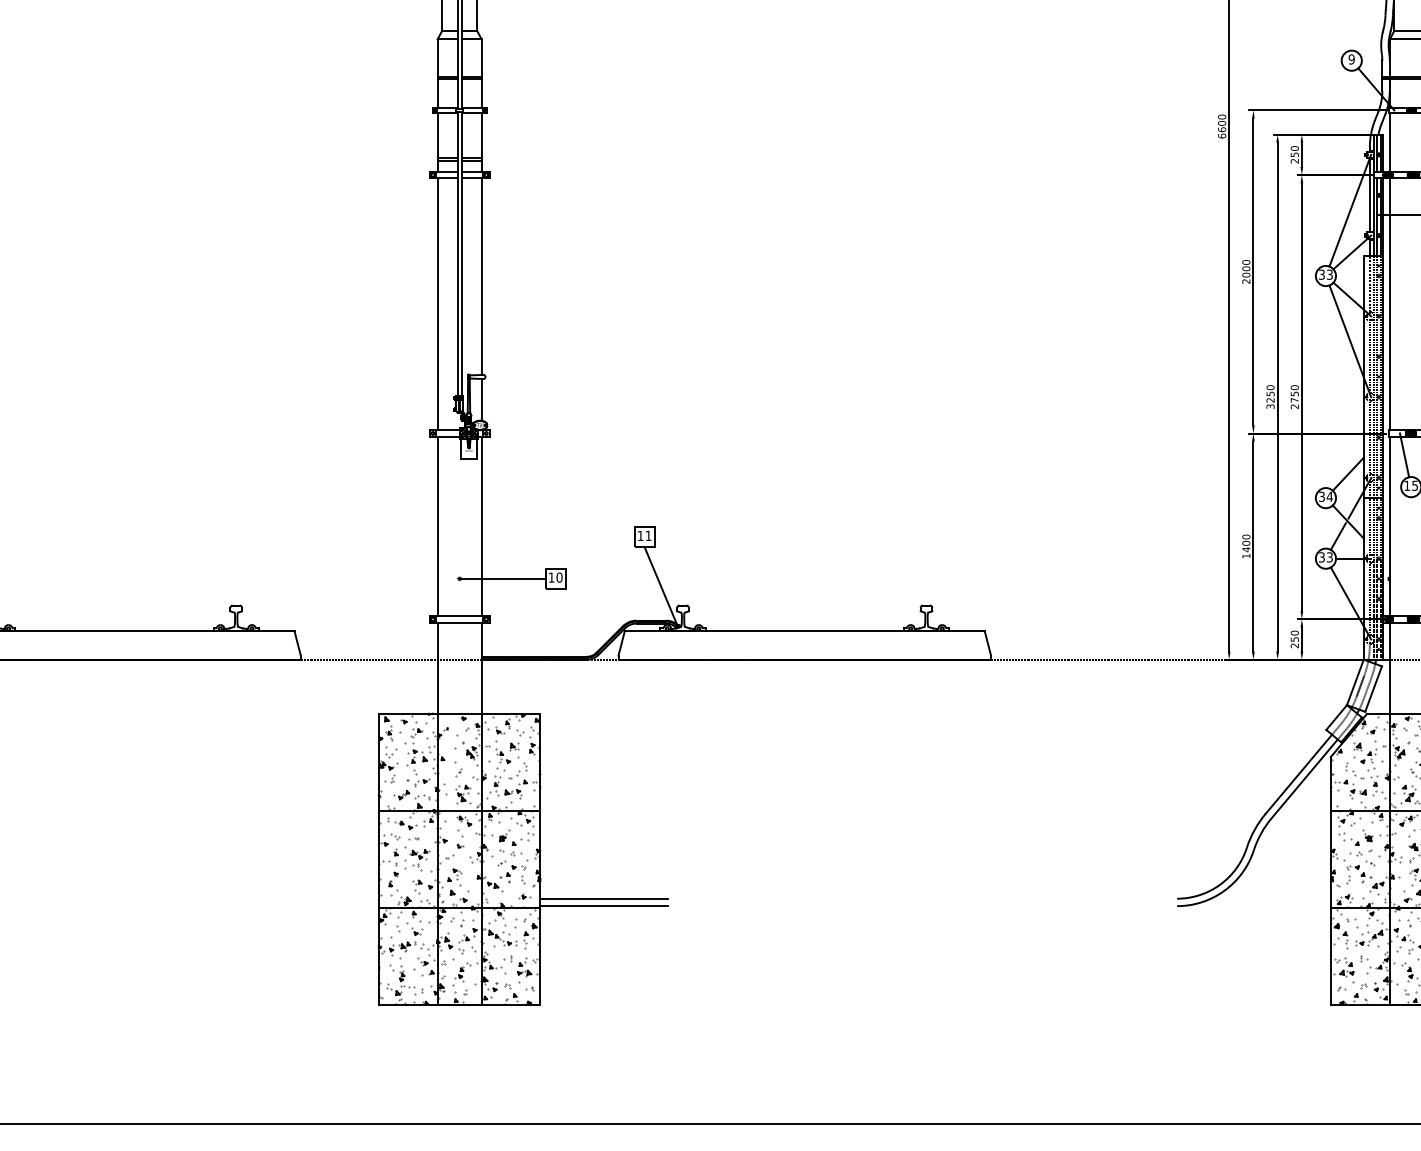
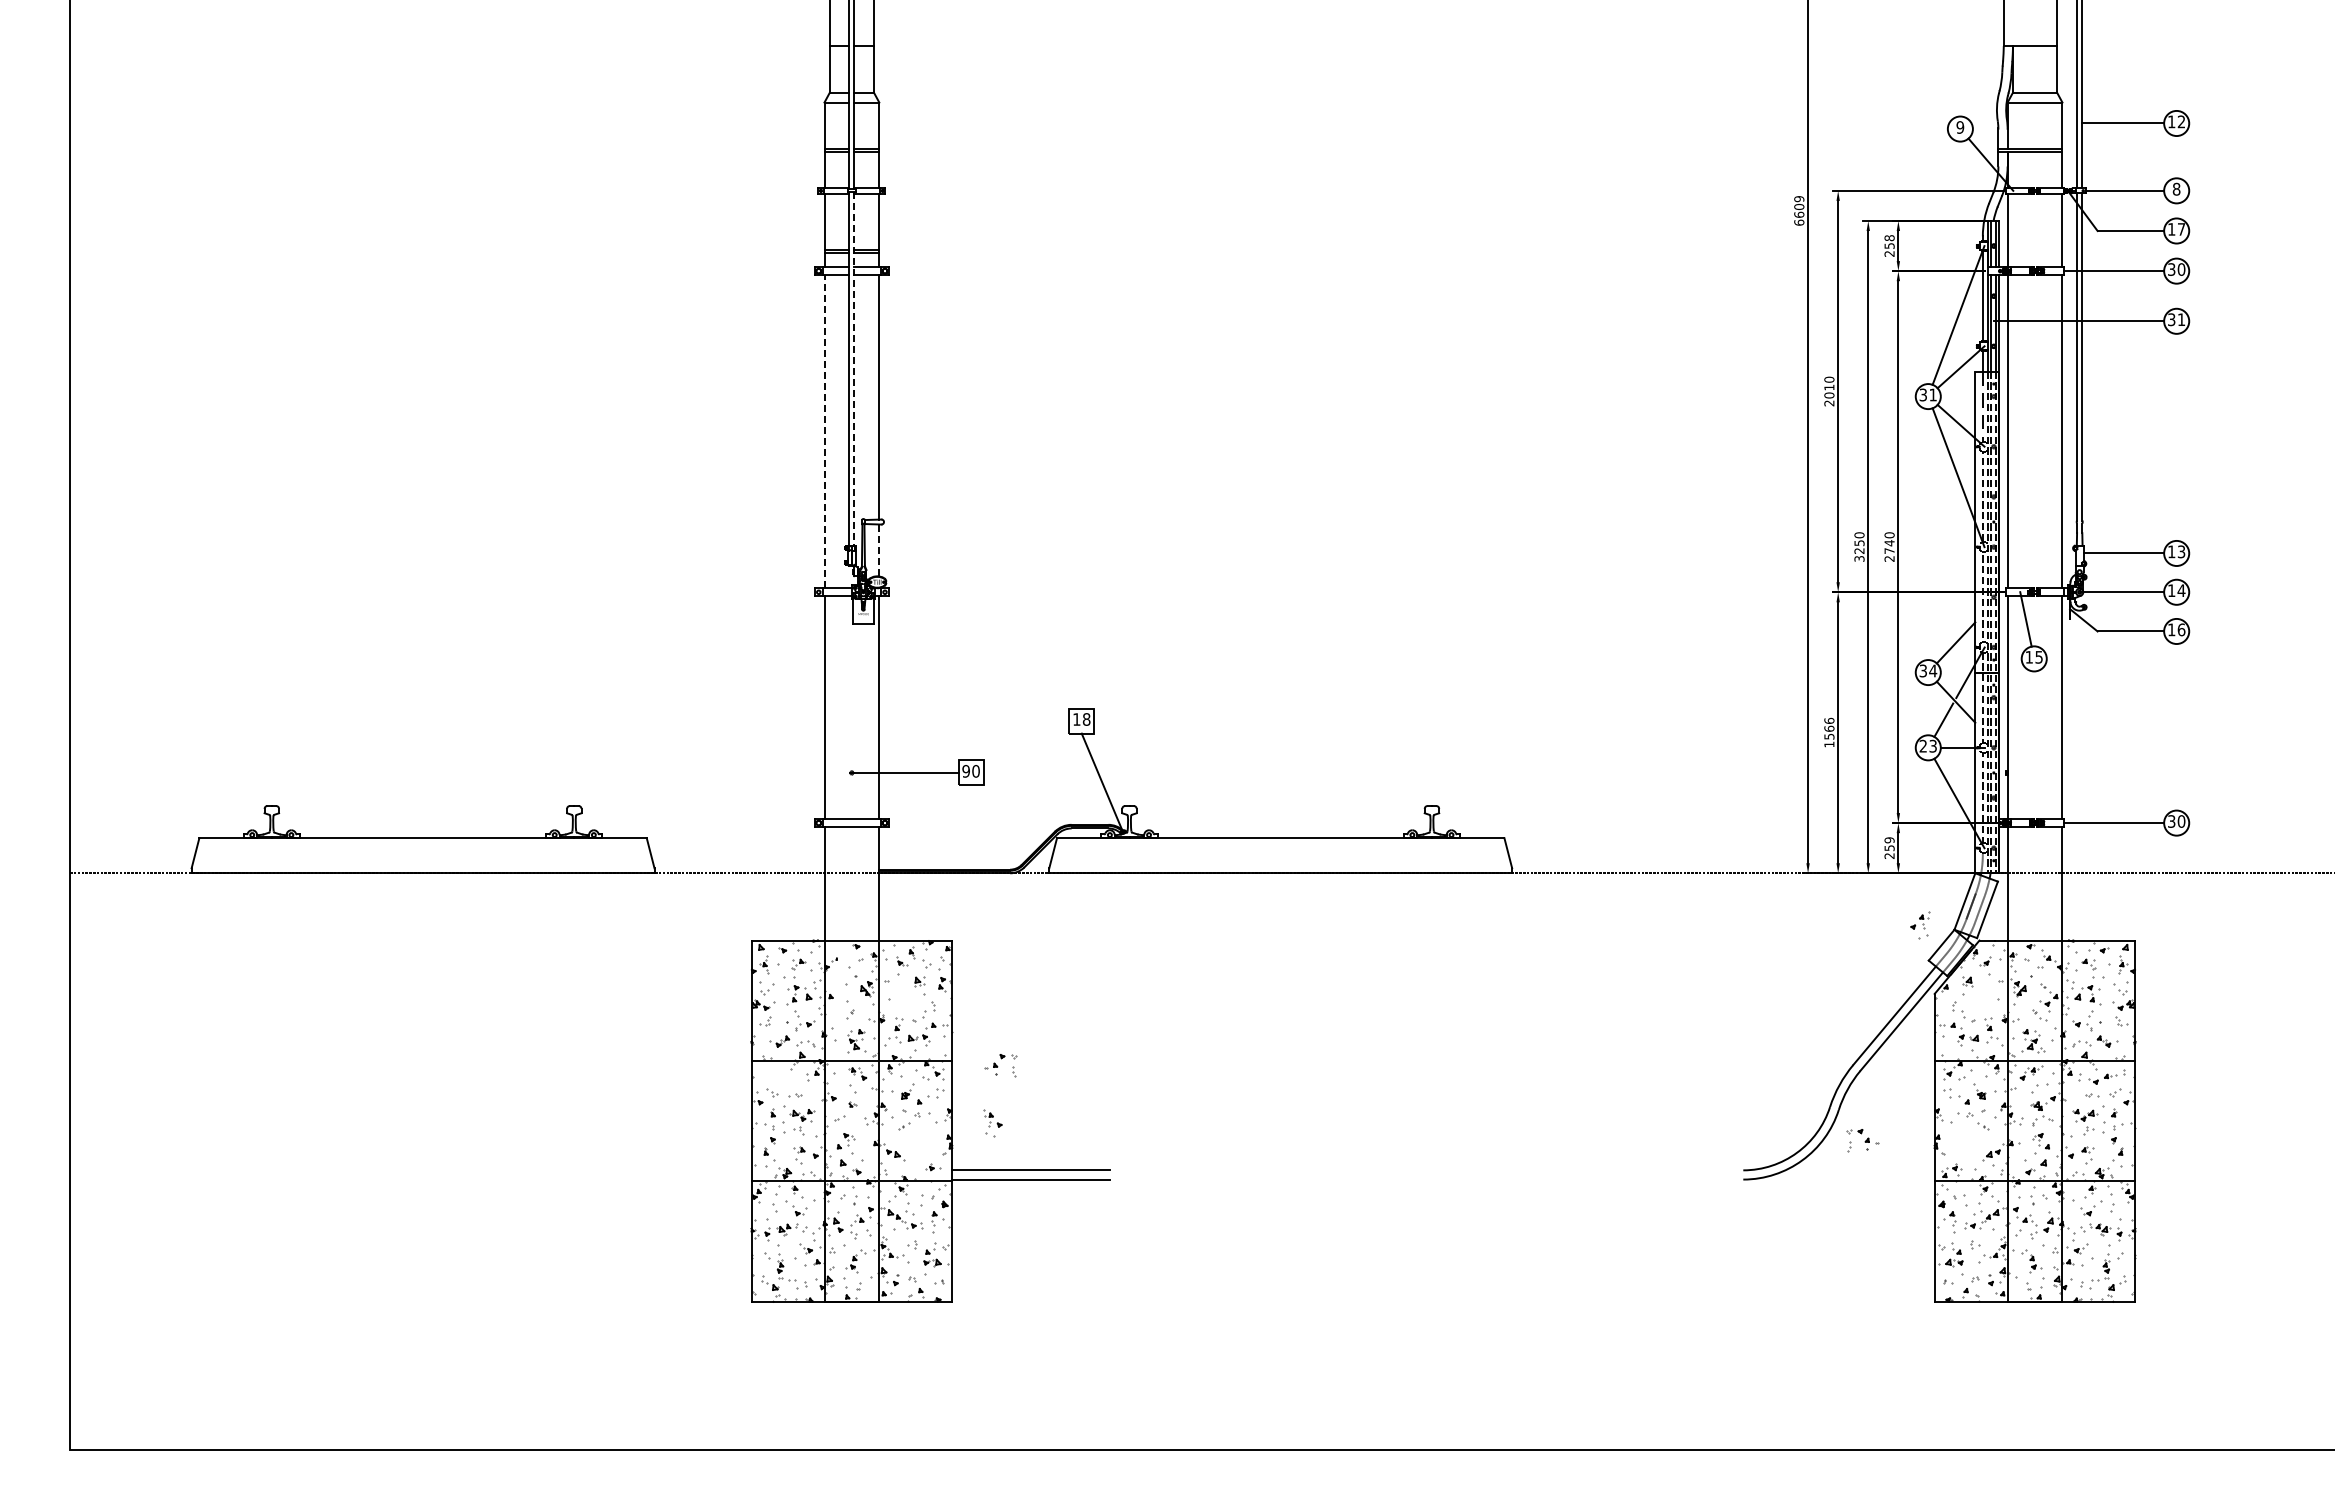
text: (1222, 117) -> (1799, 199), 6600 -> 6609
text: (1294, 148) -> (1889, 238), 250 -> 258
line: (461, 254) -> (854, 369), solid -> dashed
text: (1246, 268) -> (1829, 387), 2000 -> 2010
text: (1329, 274) -> (1932, 394), 33 -> 31
line: (437, 304) -> (824, 431), solid -> dashed
text: (1294, 394) -> (1889, 543), 2750 -> 2740
line: (481, 399) -> (879, 550), solid -> dashed
text: (648, 535) -> (1086, 719), 11 -> 18
text: (1246, 543) -> (1829, 728), 1400 -> 1566
text: (1321, 557) -> (1922, 746), 33 -> 23
text: (551, 577) -> (965, 771), 10 -> 90
text: (1294, 633) -> (1889, 840), 250 -> 259
part: (502, 760) -> (992, 1123), moved
part: (1368, 760) -> (1920, 925), moved
part: (402, 823) -> (780, 1076), removed
part: (512, 874) -> (1000, 1065), moved
part: (1359, 874) -> (1862, 1140), moved

